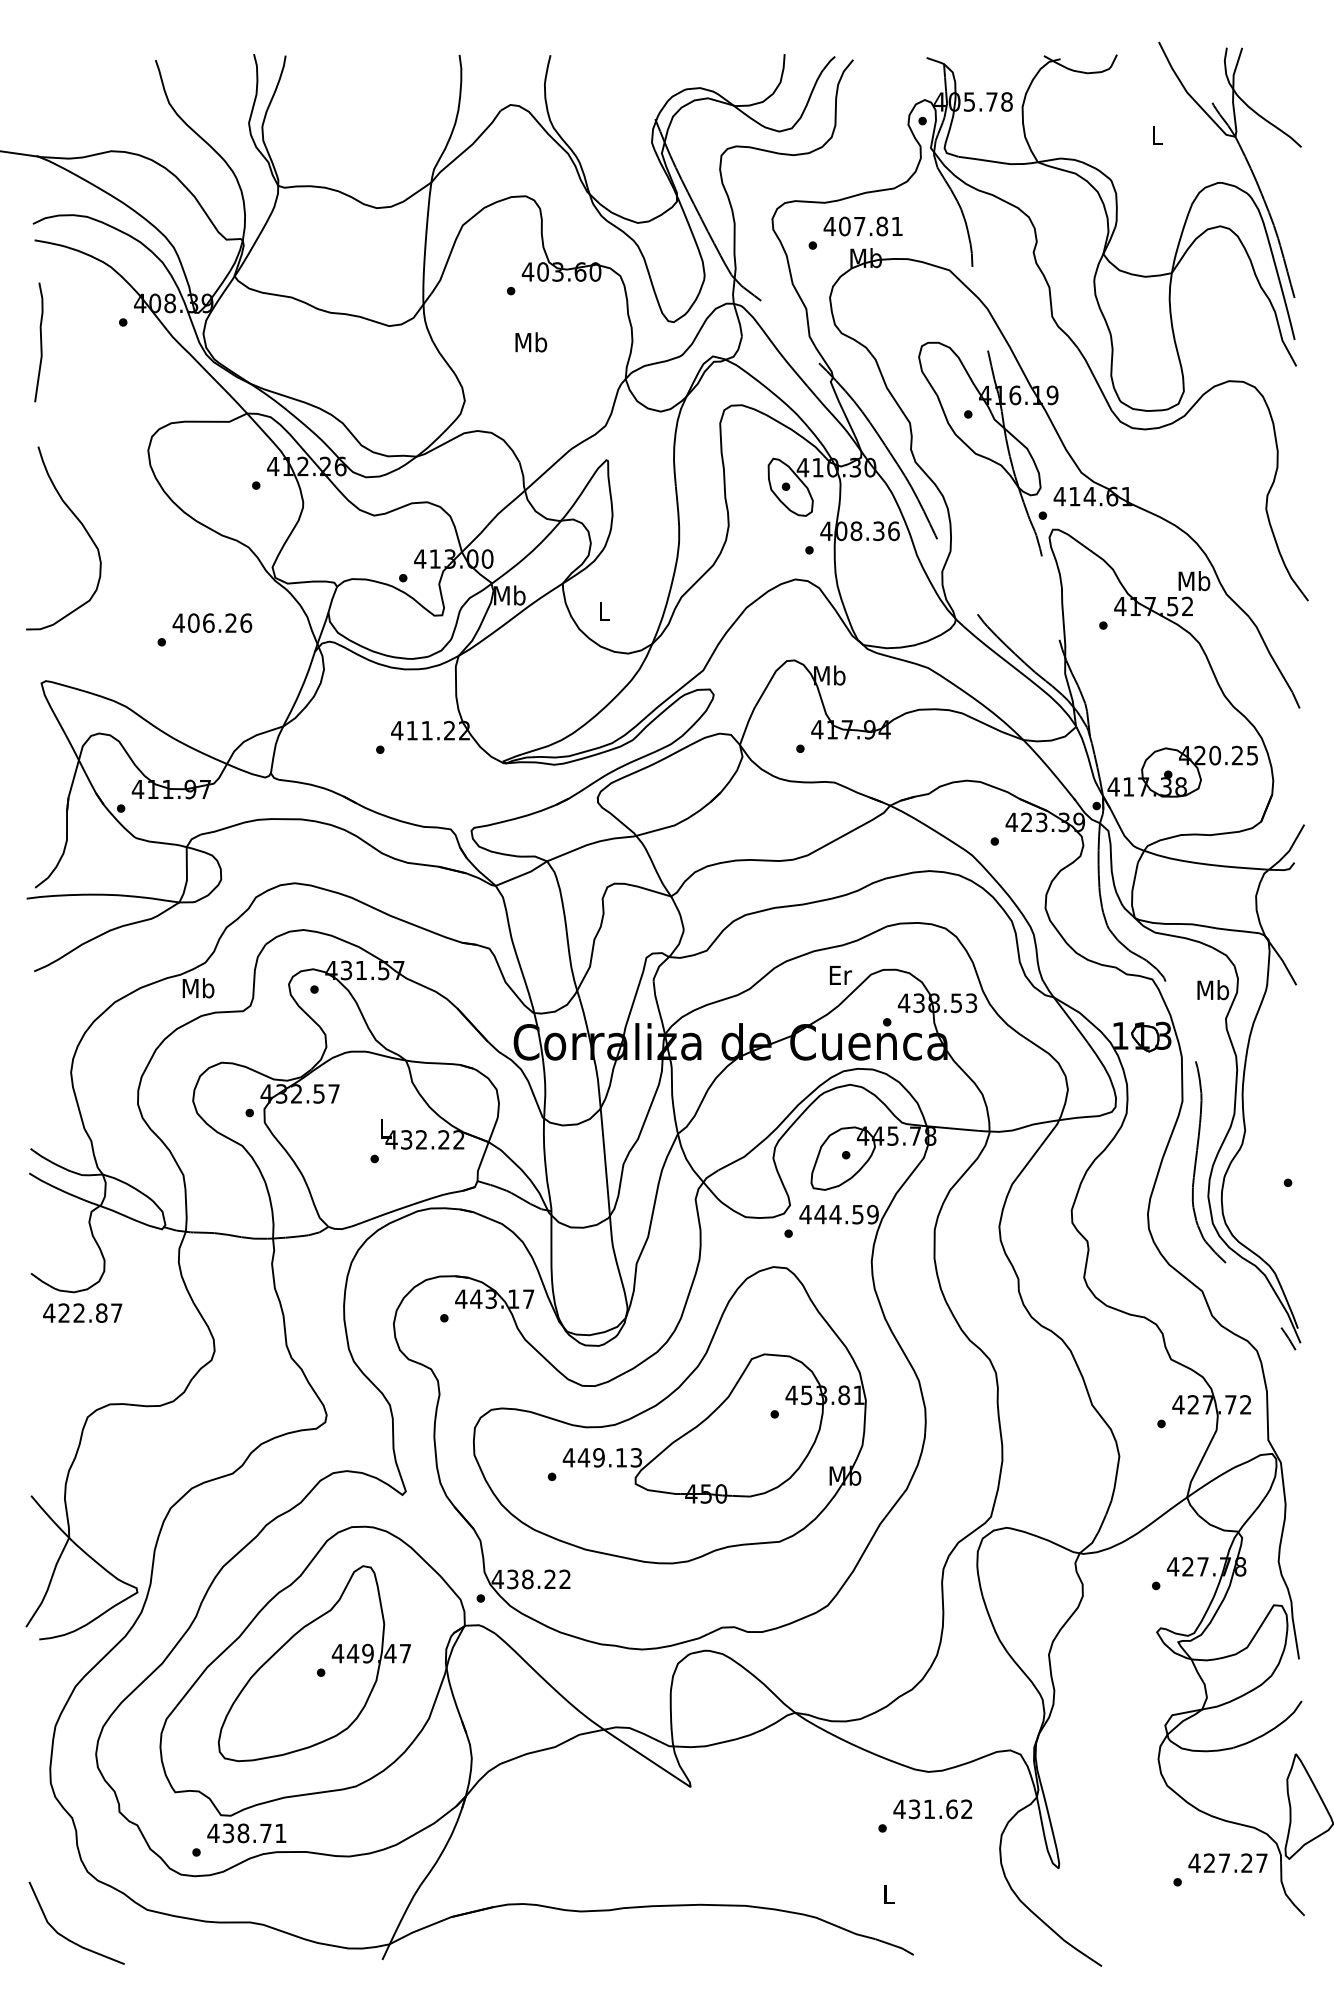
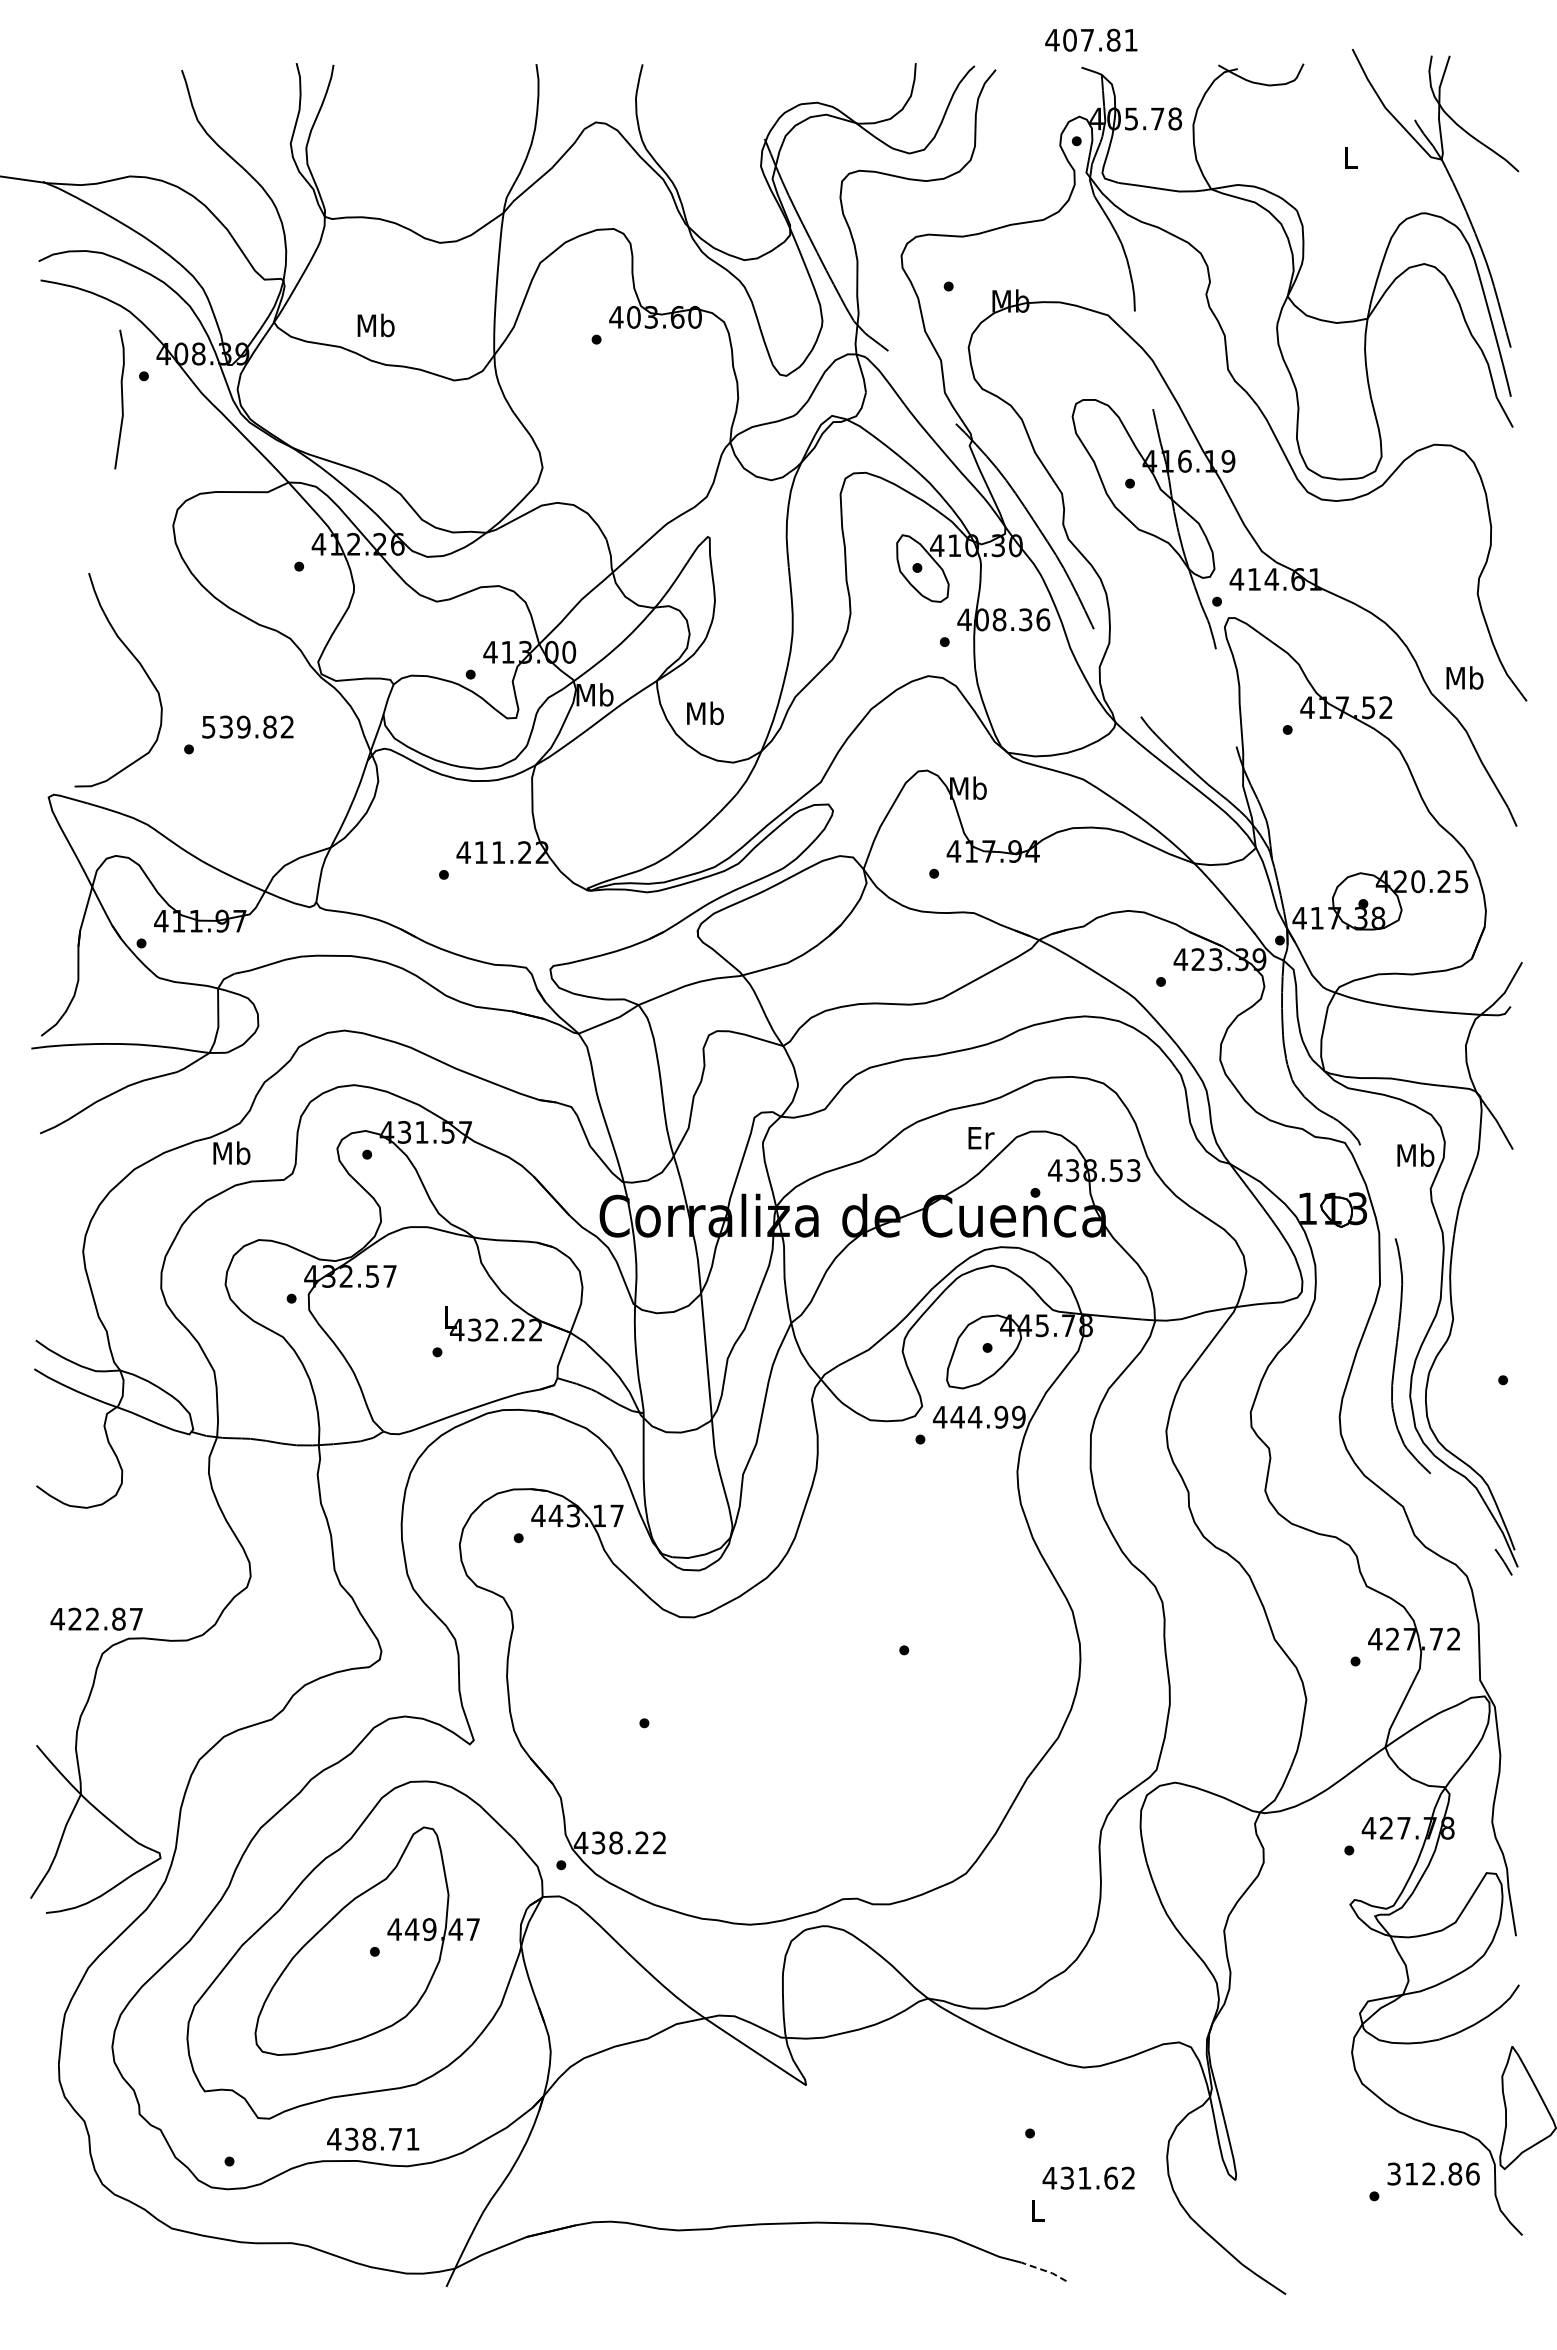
text: (863, 225) -> (1091, 39), moved
curve: (40, 342) -> (121, 399), moved
text: (530, 342) -> (375, 325), moved
curve: (82, 526) -> (140, 666), moved
text: (1194, 580) -> (1464, 677), moved
text: (604, 611) -> (705, 713), L -> Mb
text: (211, 622) -> (247, 726), 406.26 -> 539.82
text: (858, 1213) -> (1001, 1416), 444.59 -> 444.99
text: (82, 1312) -> (96, 1618), moved
part: (669, 1415) -> (781, 1651), removed
text: (932, 1808) -> (1088, 2177), moved
text: (247, 1832) -> (373, 2138), moved
text: (1227, 1862) -> (1432, 2173), 427.27 -> 312.86
curve: (66, 1937) -> (77, 2260), removed
line: (895, 1945) -> (1045, 2270), solid -> dashed

